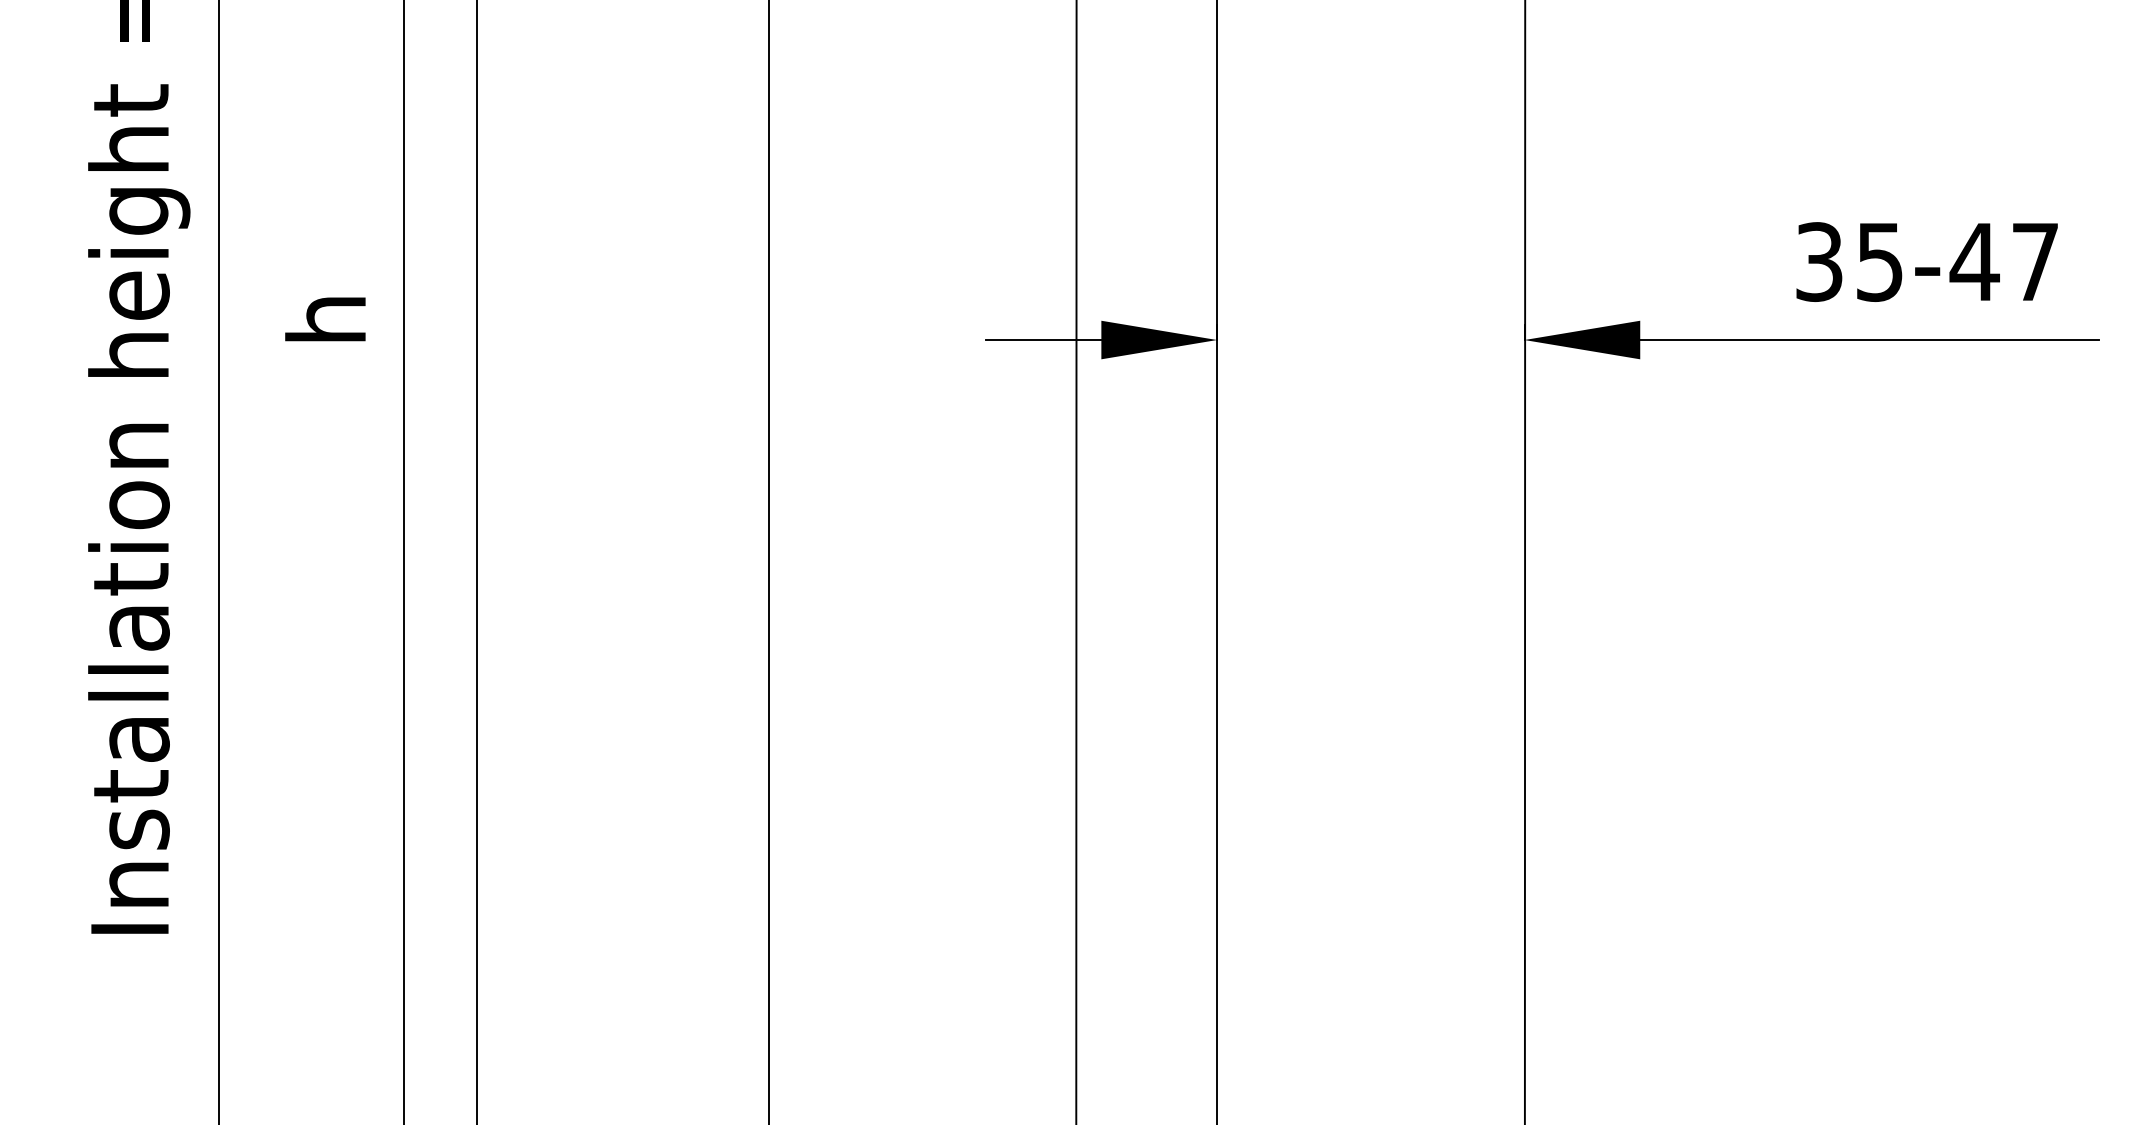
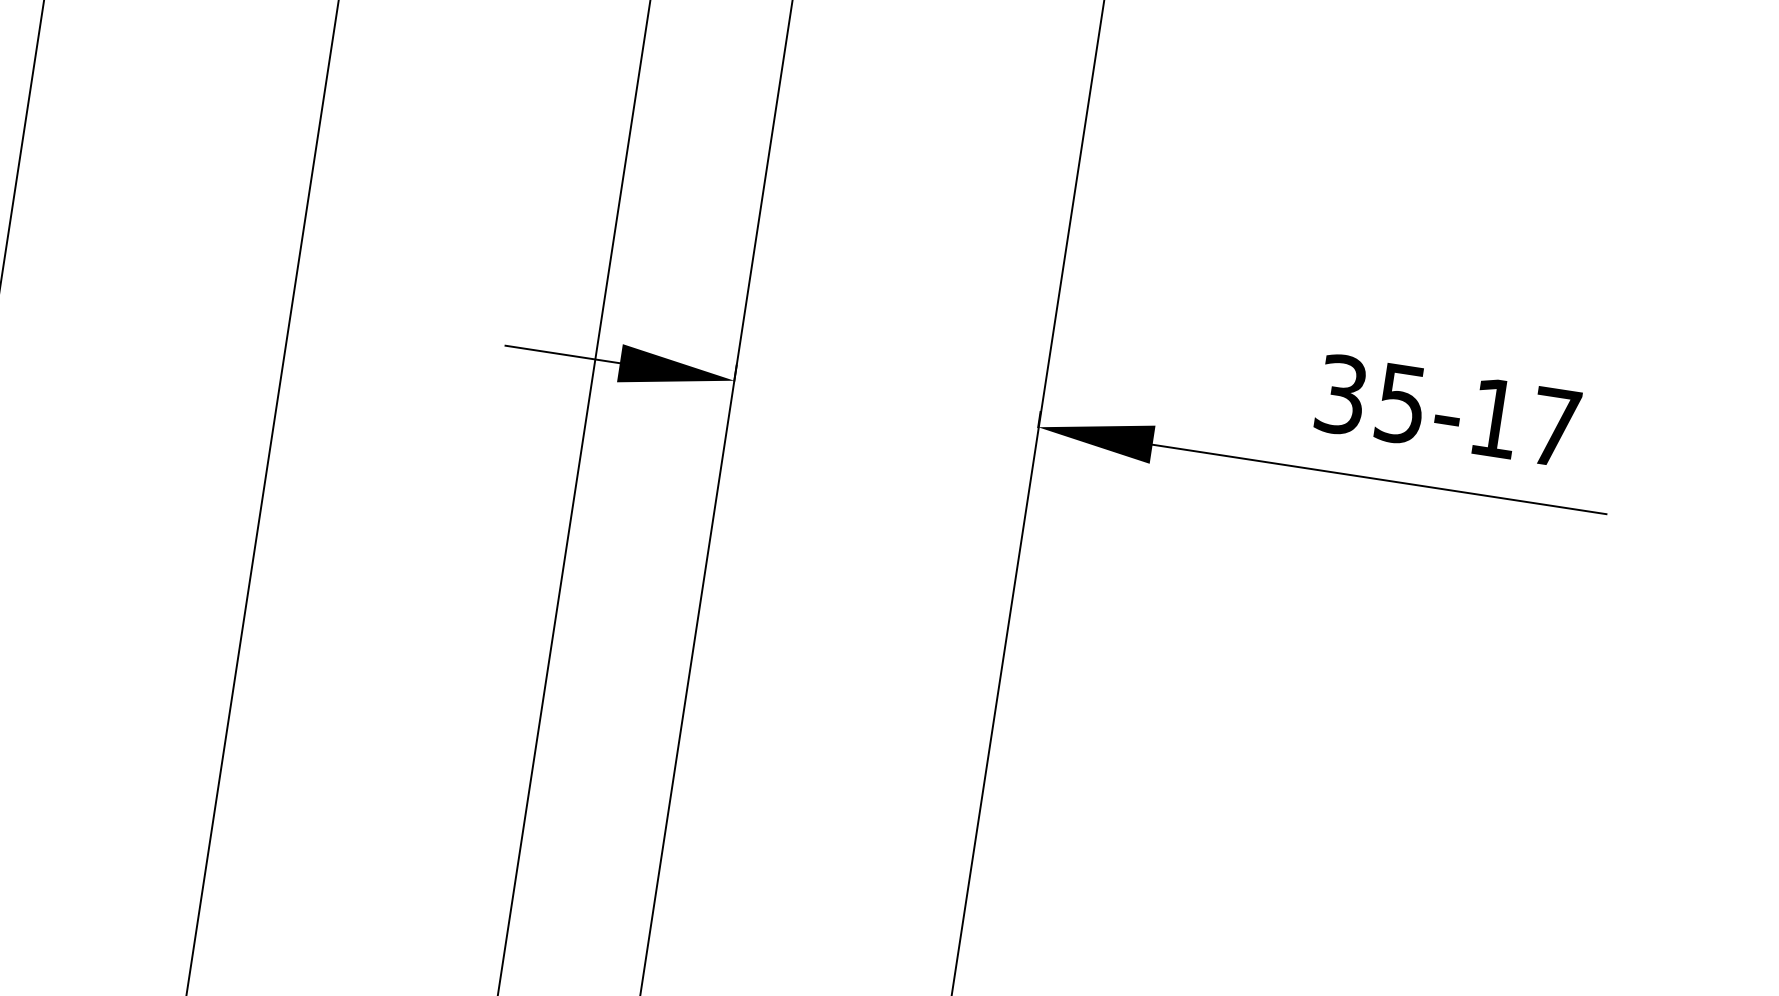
text: (1974, 261) -> (1494, 417), 35-47 -> 35-17

